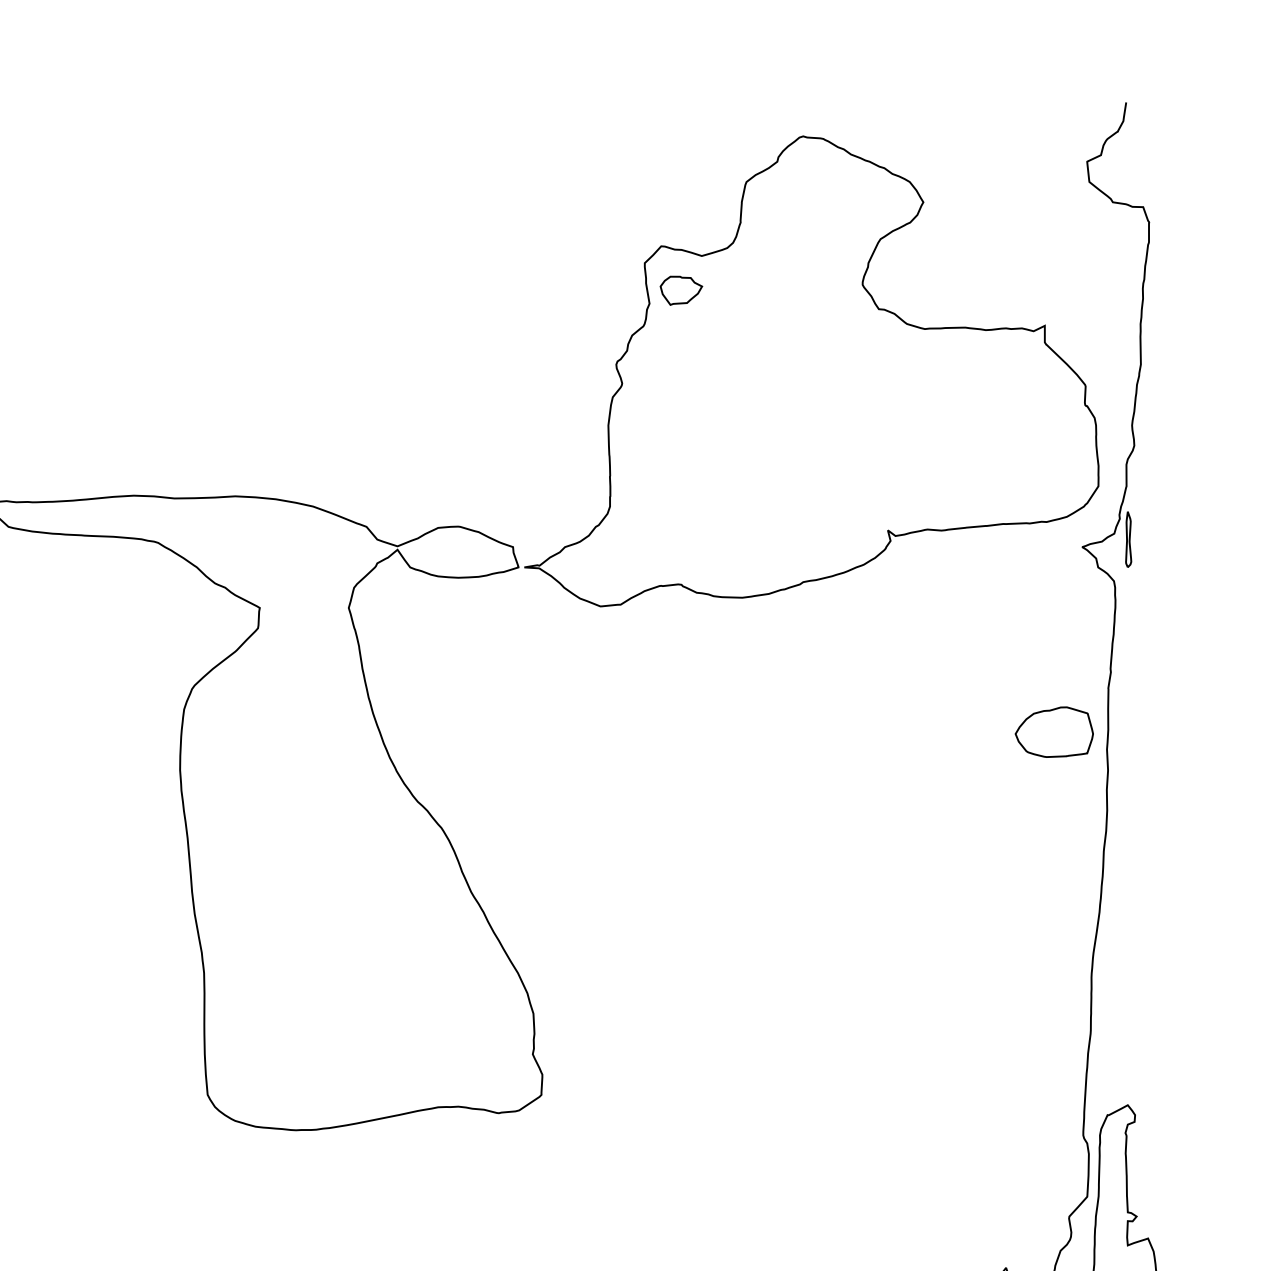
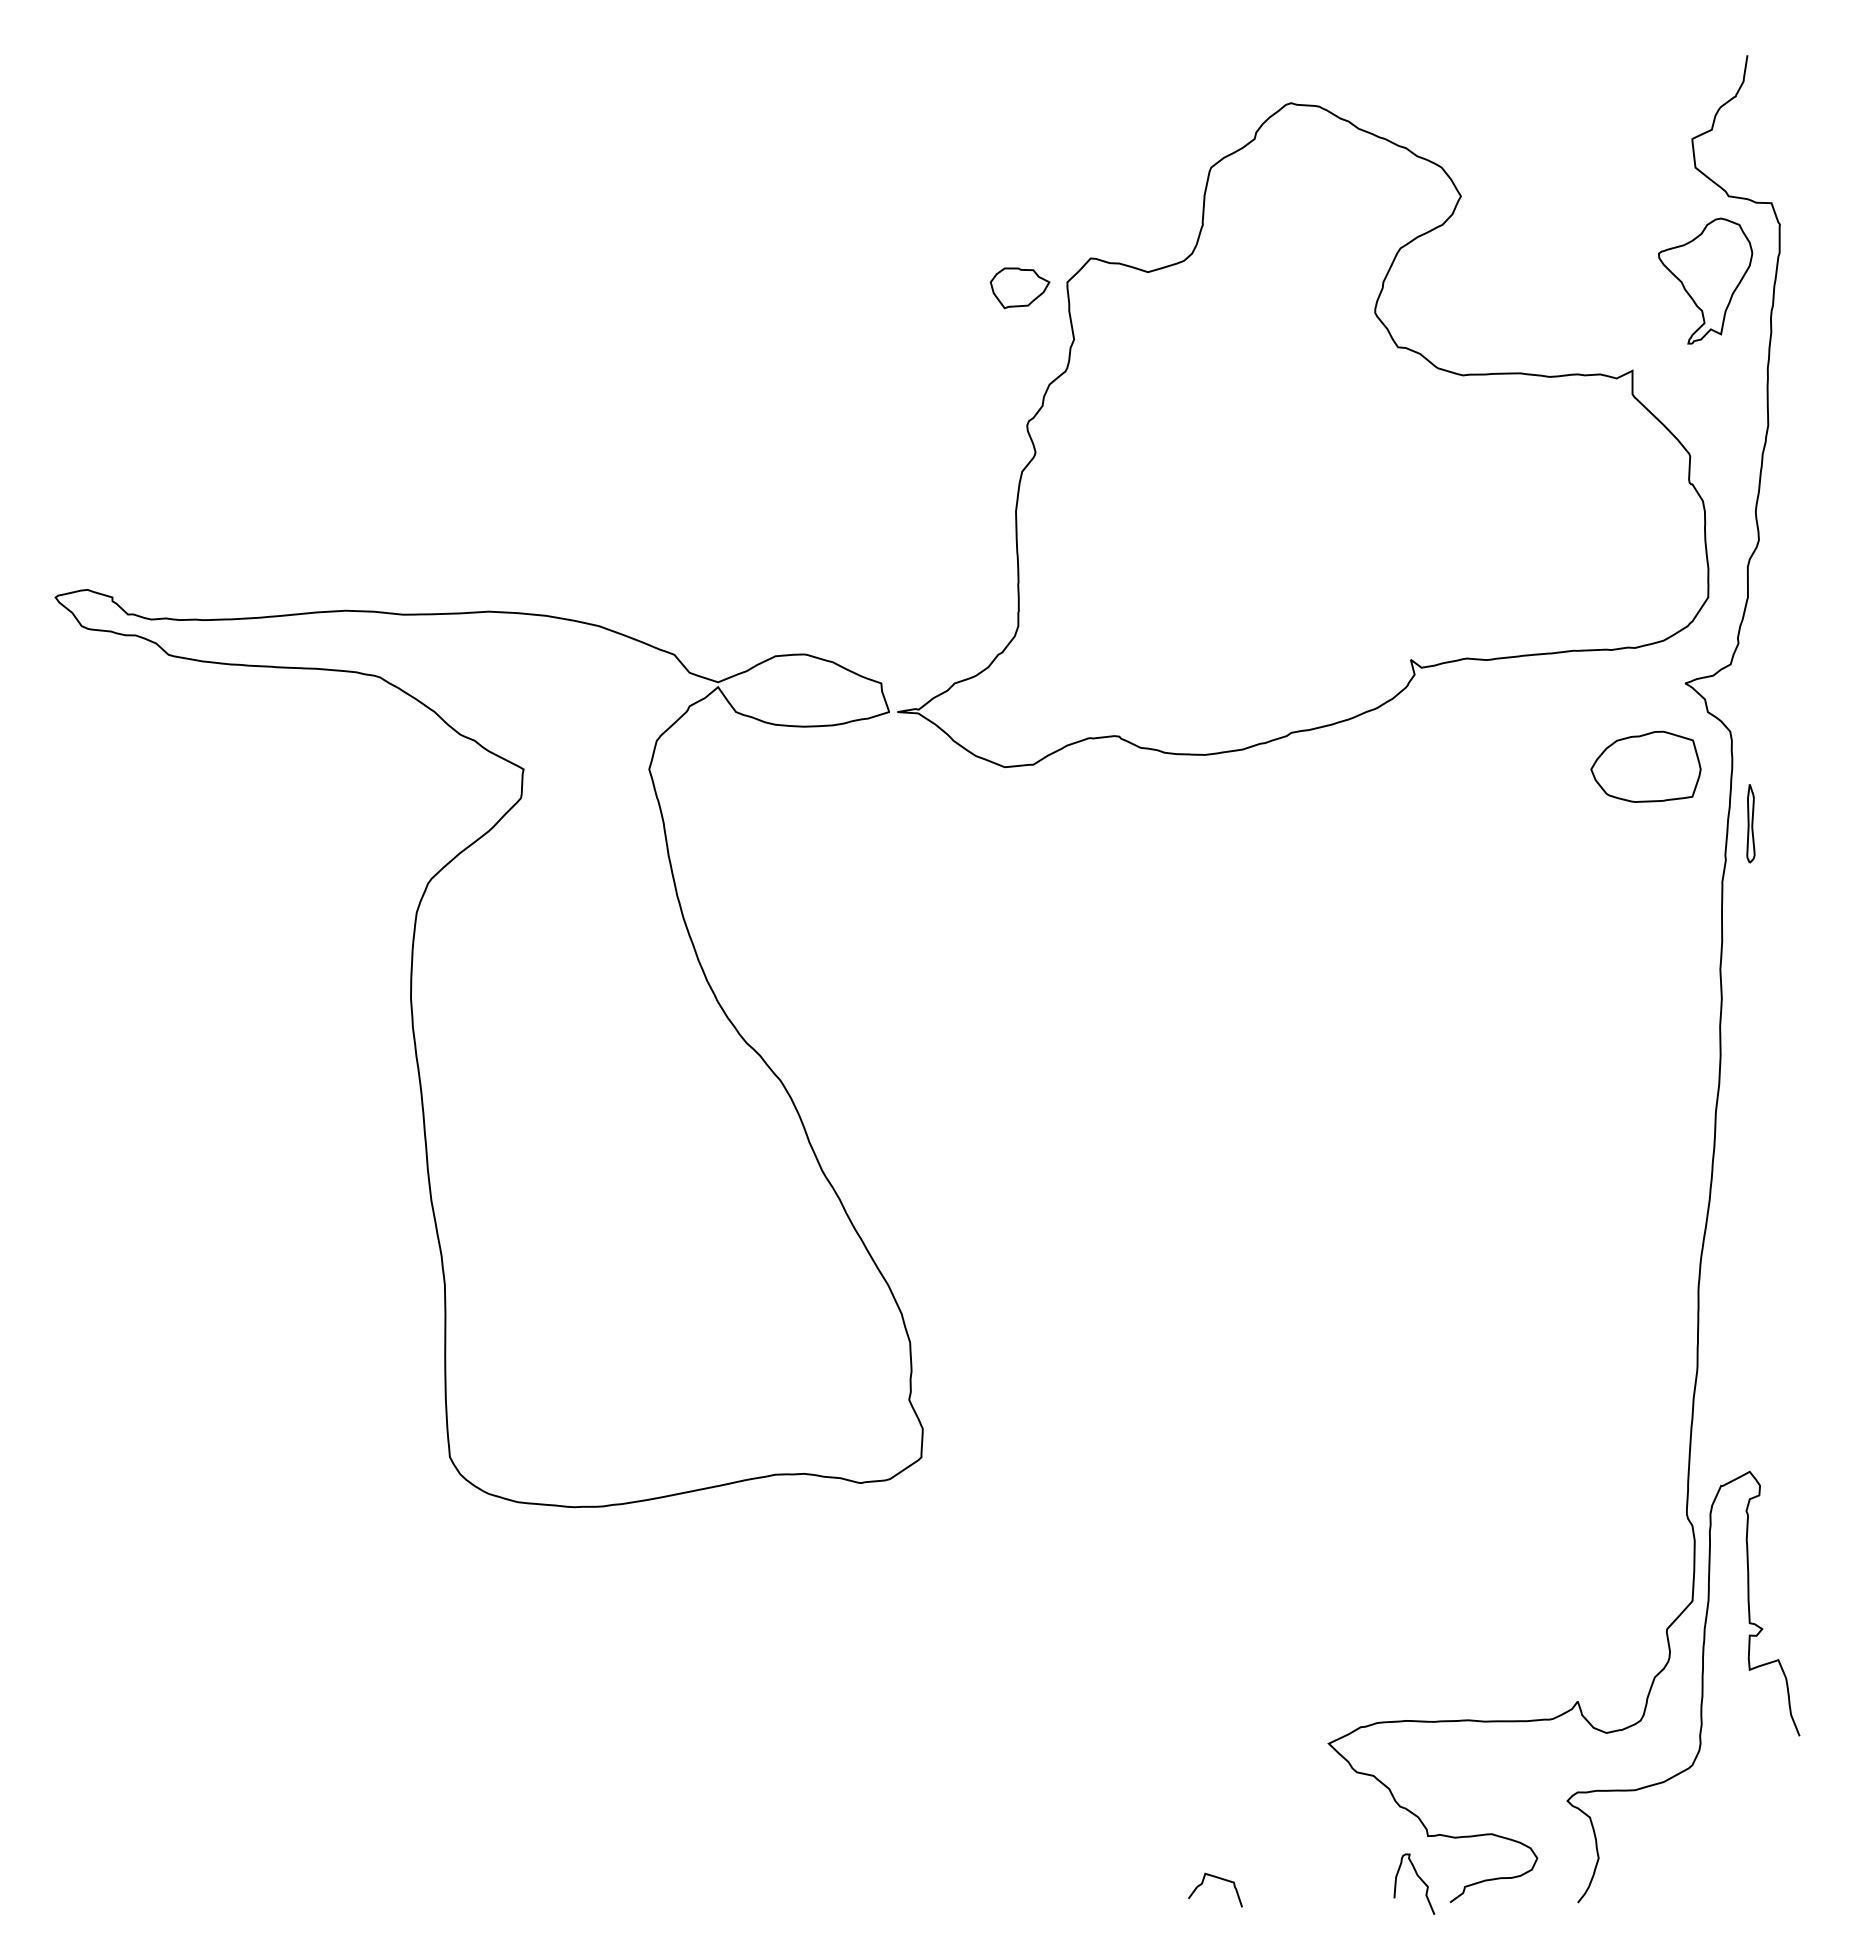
part: (1096, 261) -> (1705, 280), added
part: (680, 290) -> (1019, 288), moved
part: (1128, 539) -> (1750, 823), moved
part: (1054, 731) -> (1645, 766), moved

